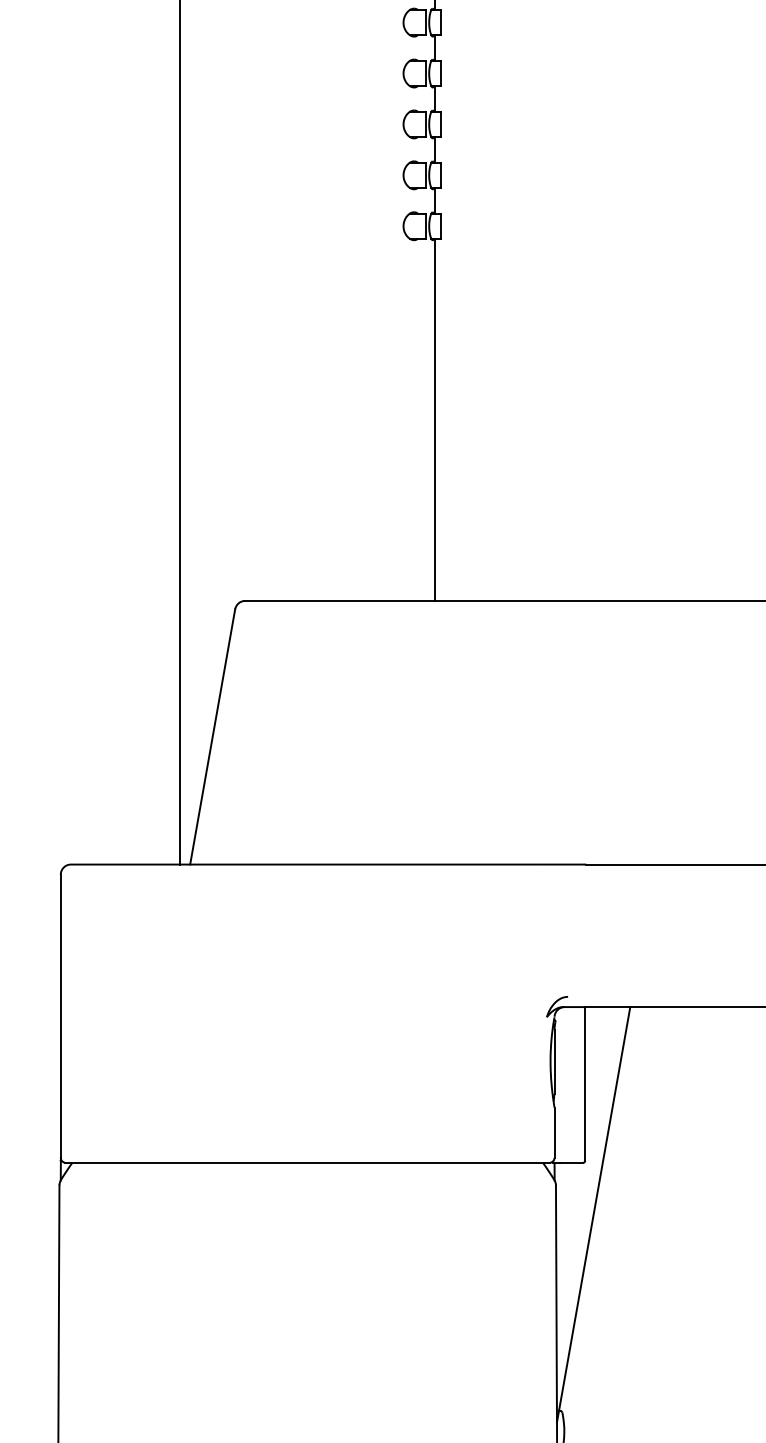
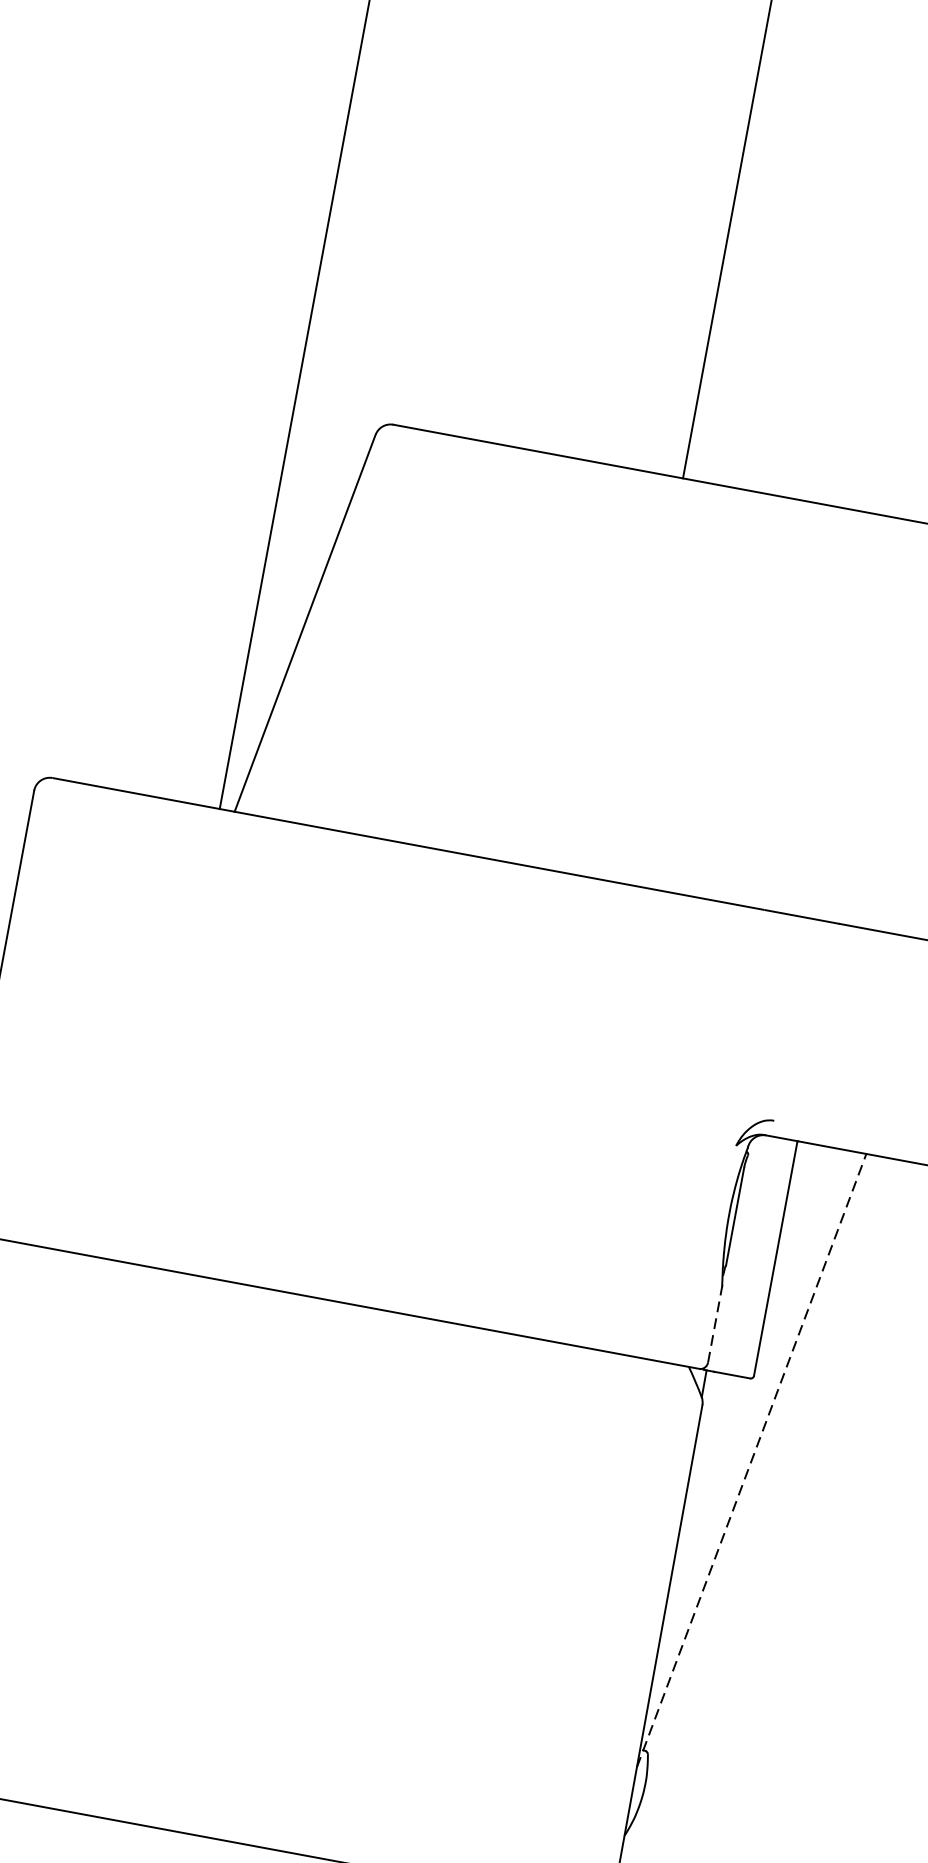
line: (554, 1132) -> (715, 1324), solid -> dashed
line: (593, 1214) -> (751, 1460), solid -> dashed

